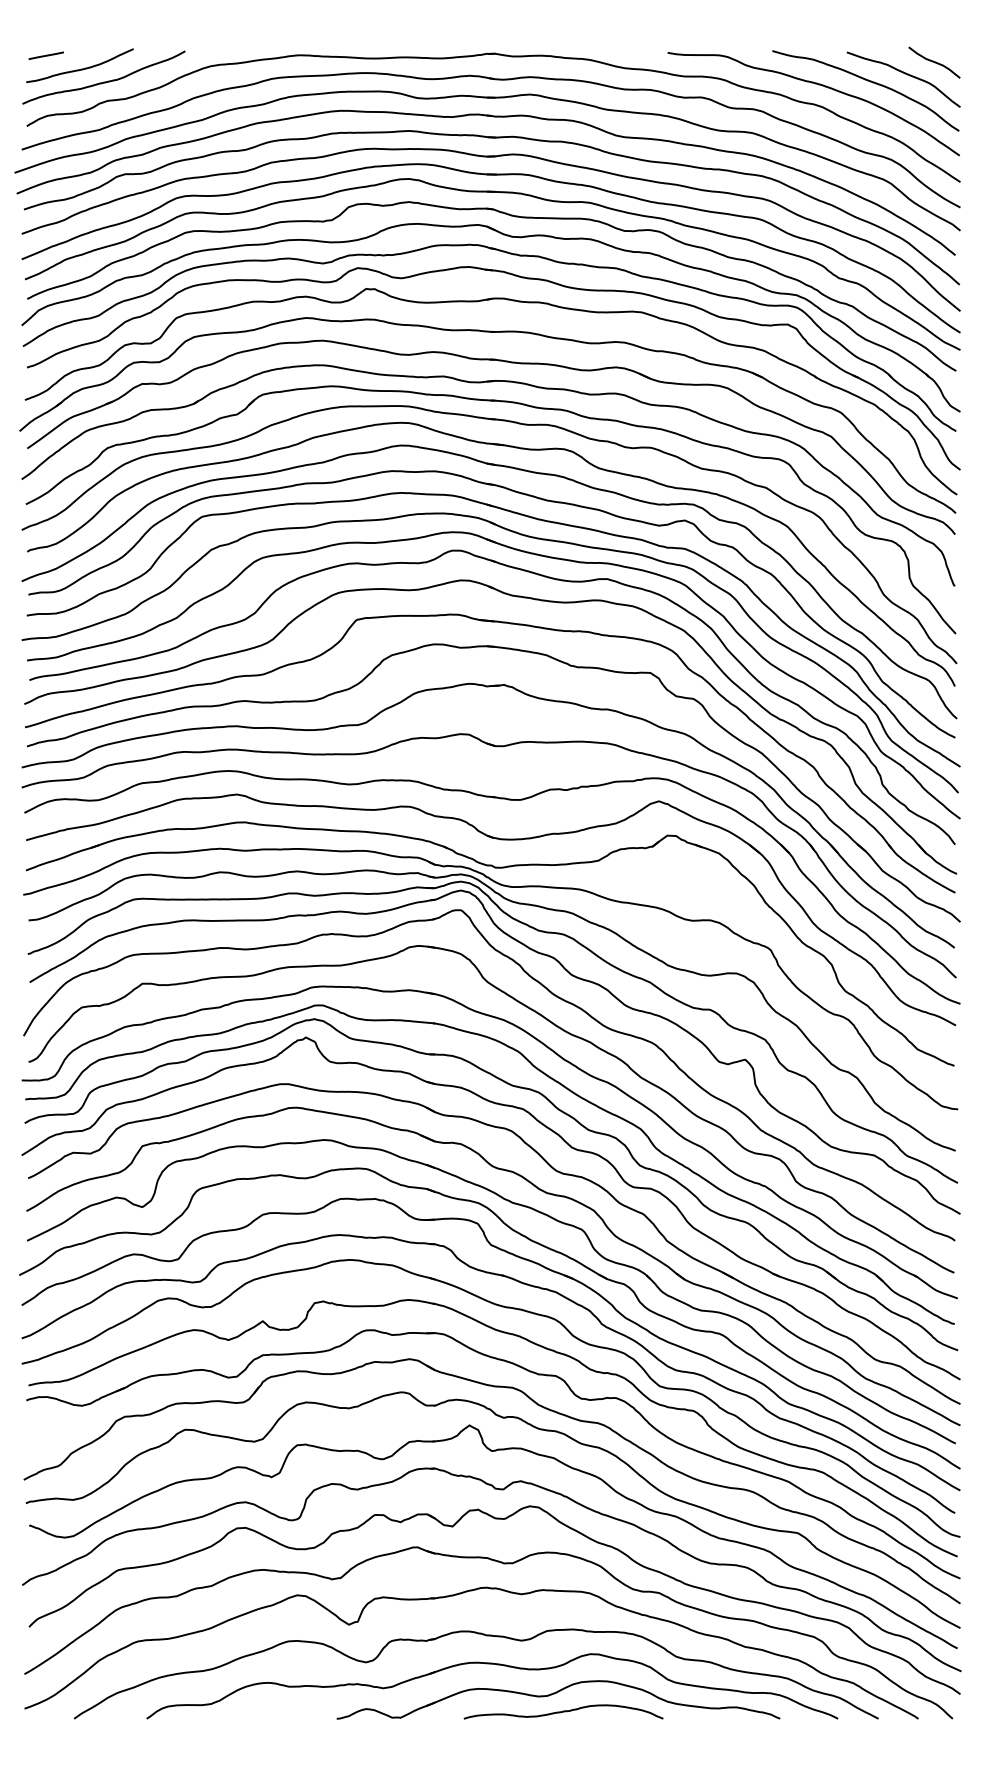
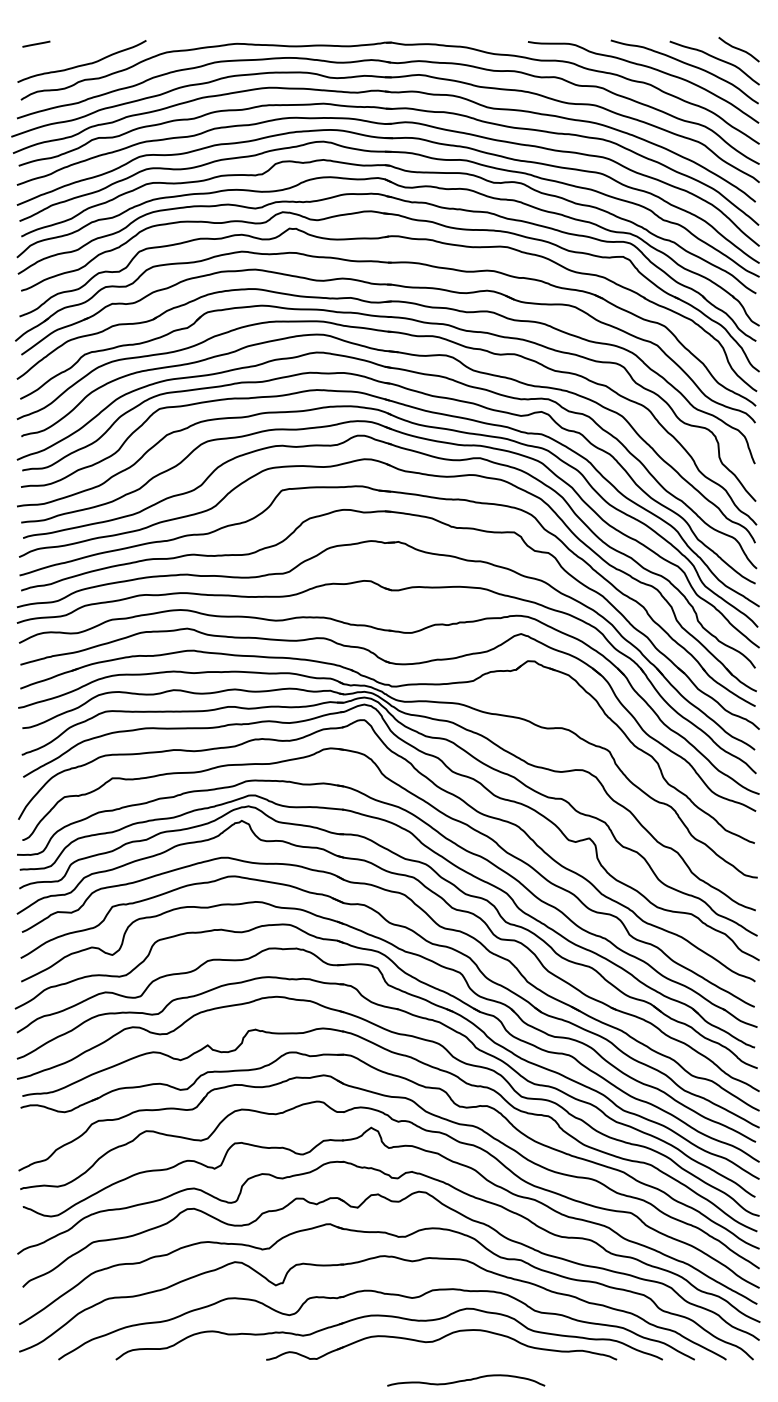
curve: (81, 68) -> (64, 54), removed
curve: (563, 1711) -> (466, 1380), moved

